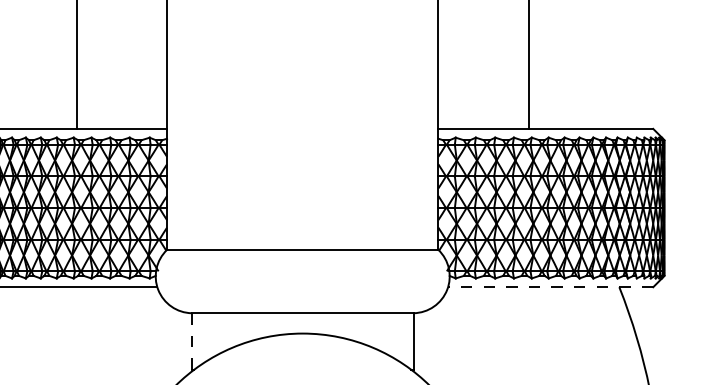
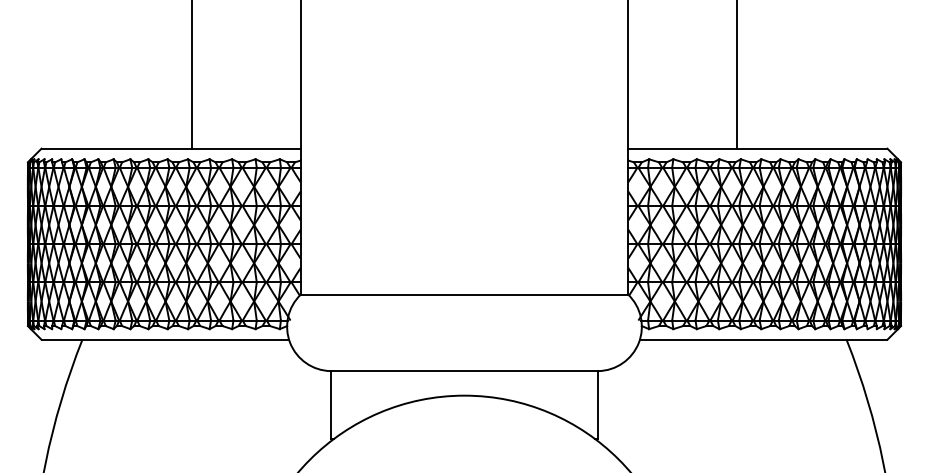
line: (550, 287) -> (763, 339), dashed -> solid
line: (191, 341) -> (330, 405), dashed -> solid

